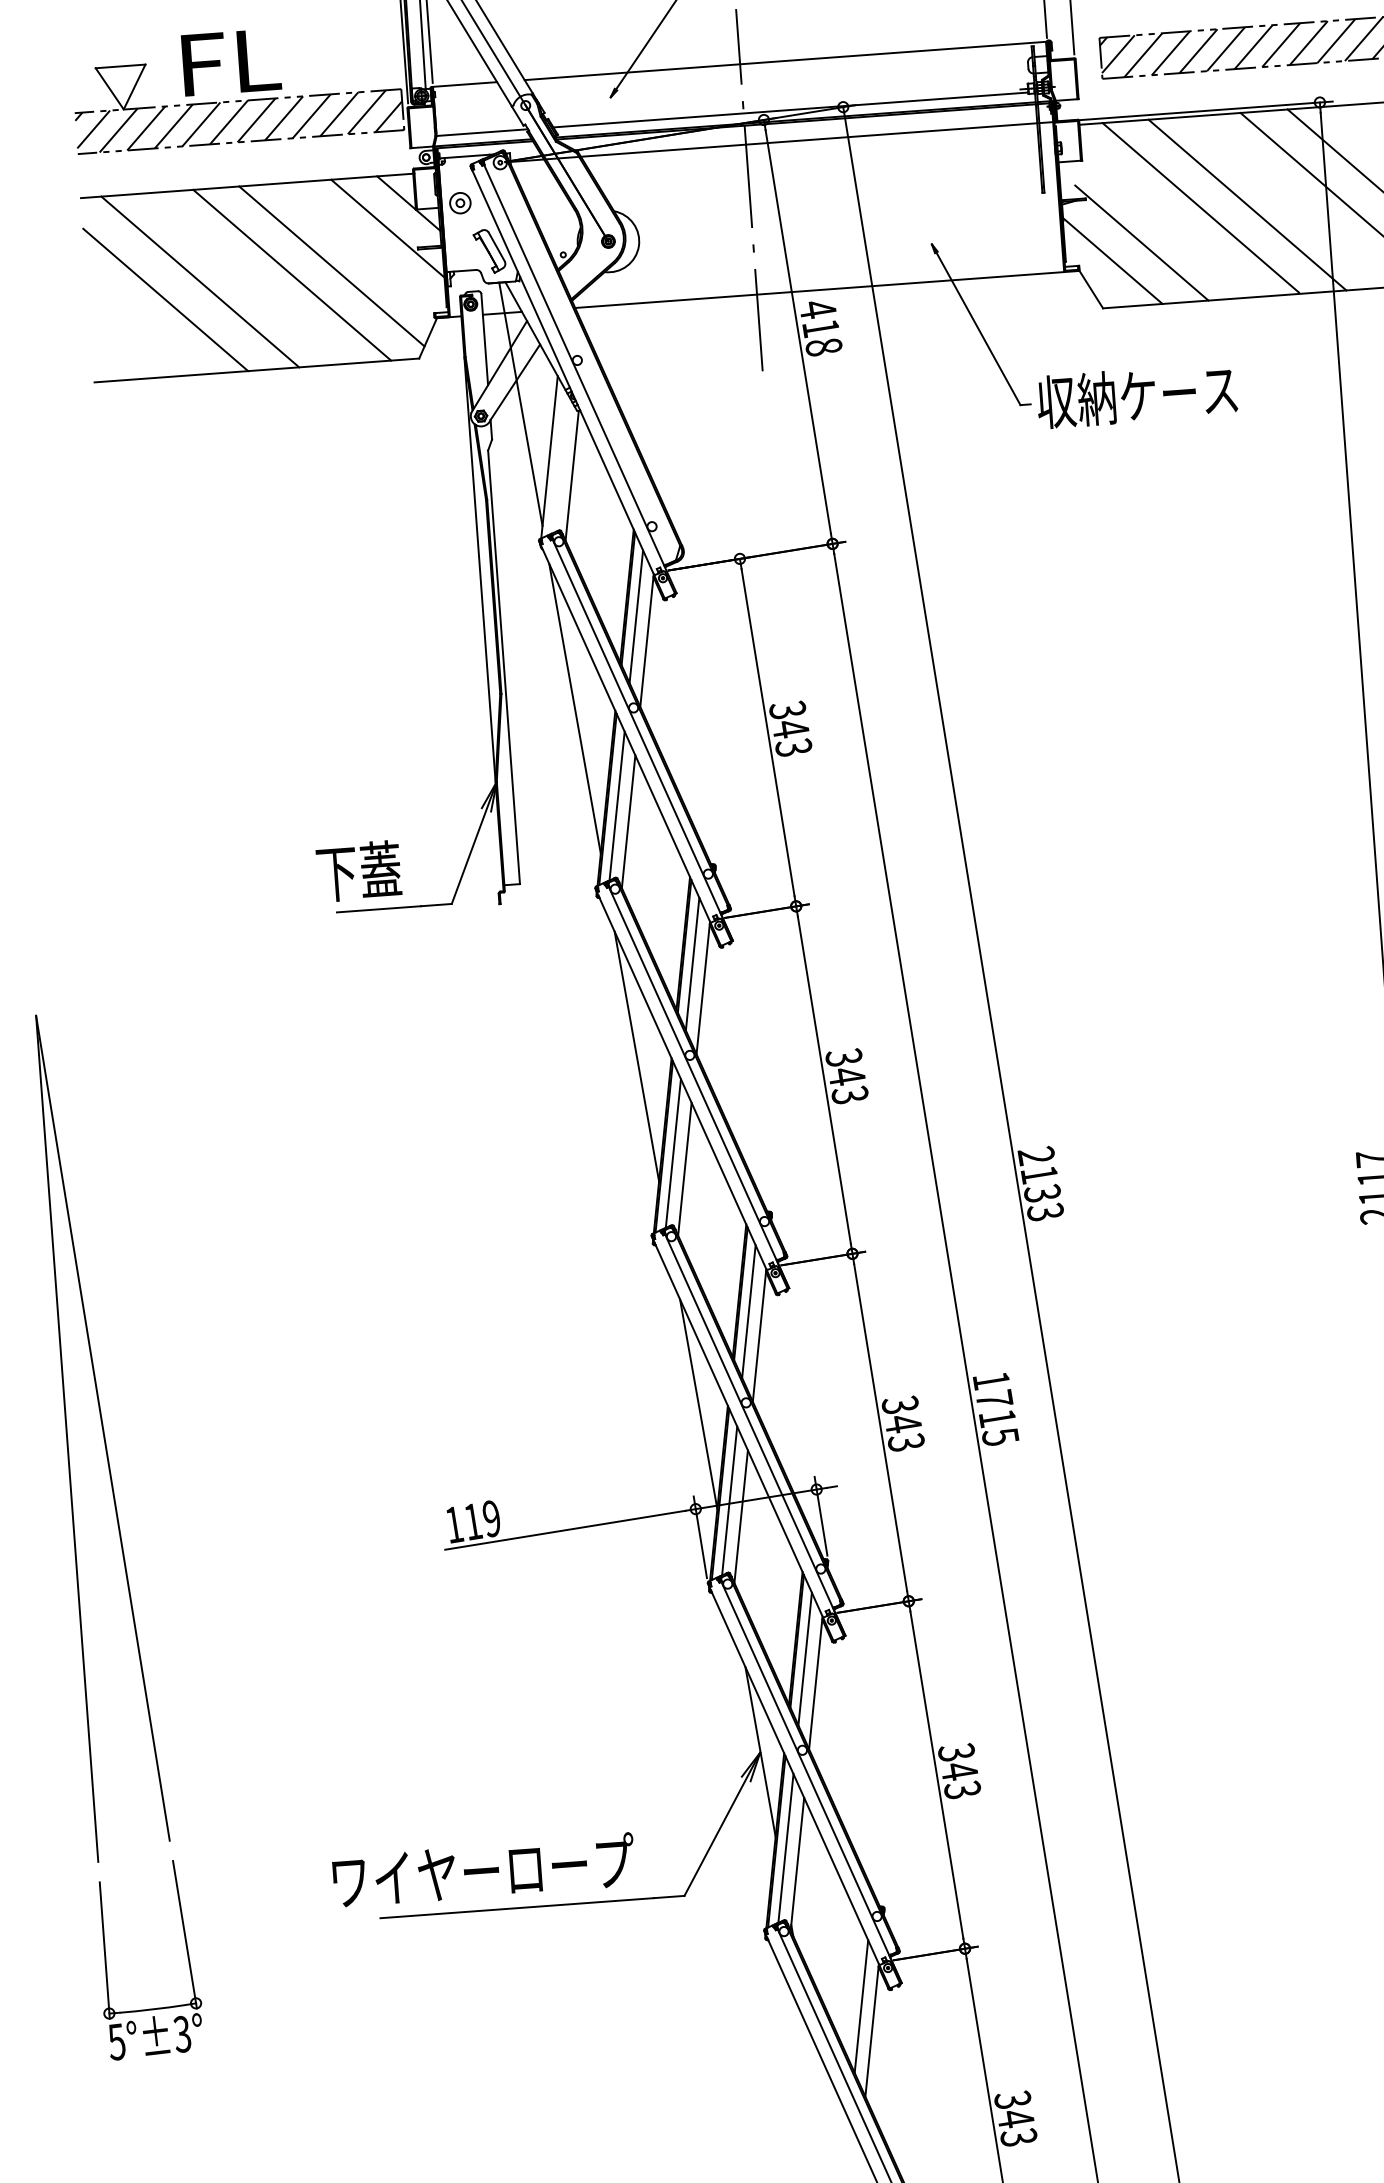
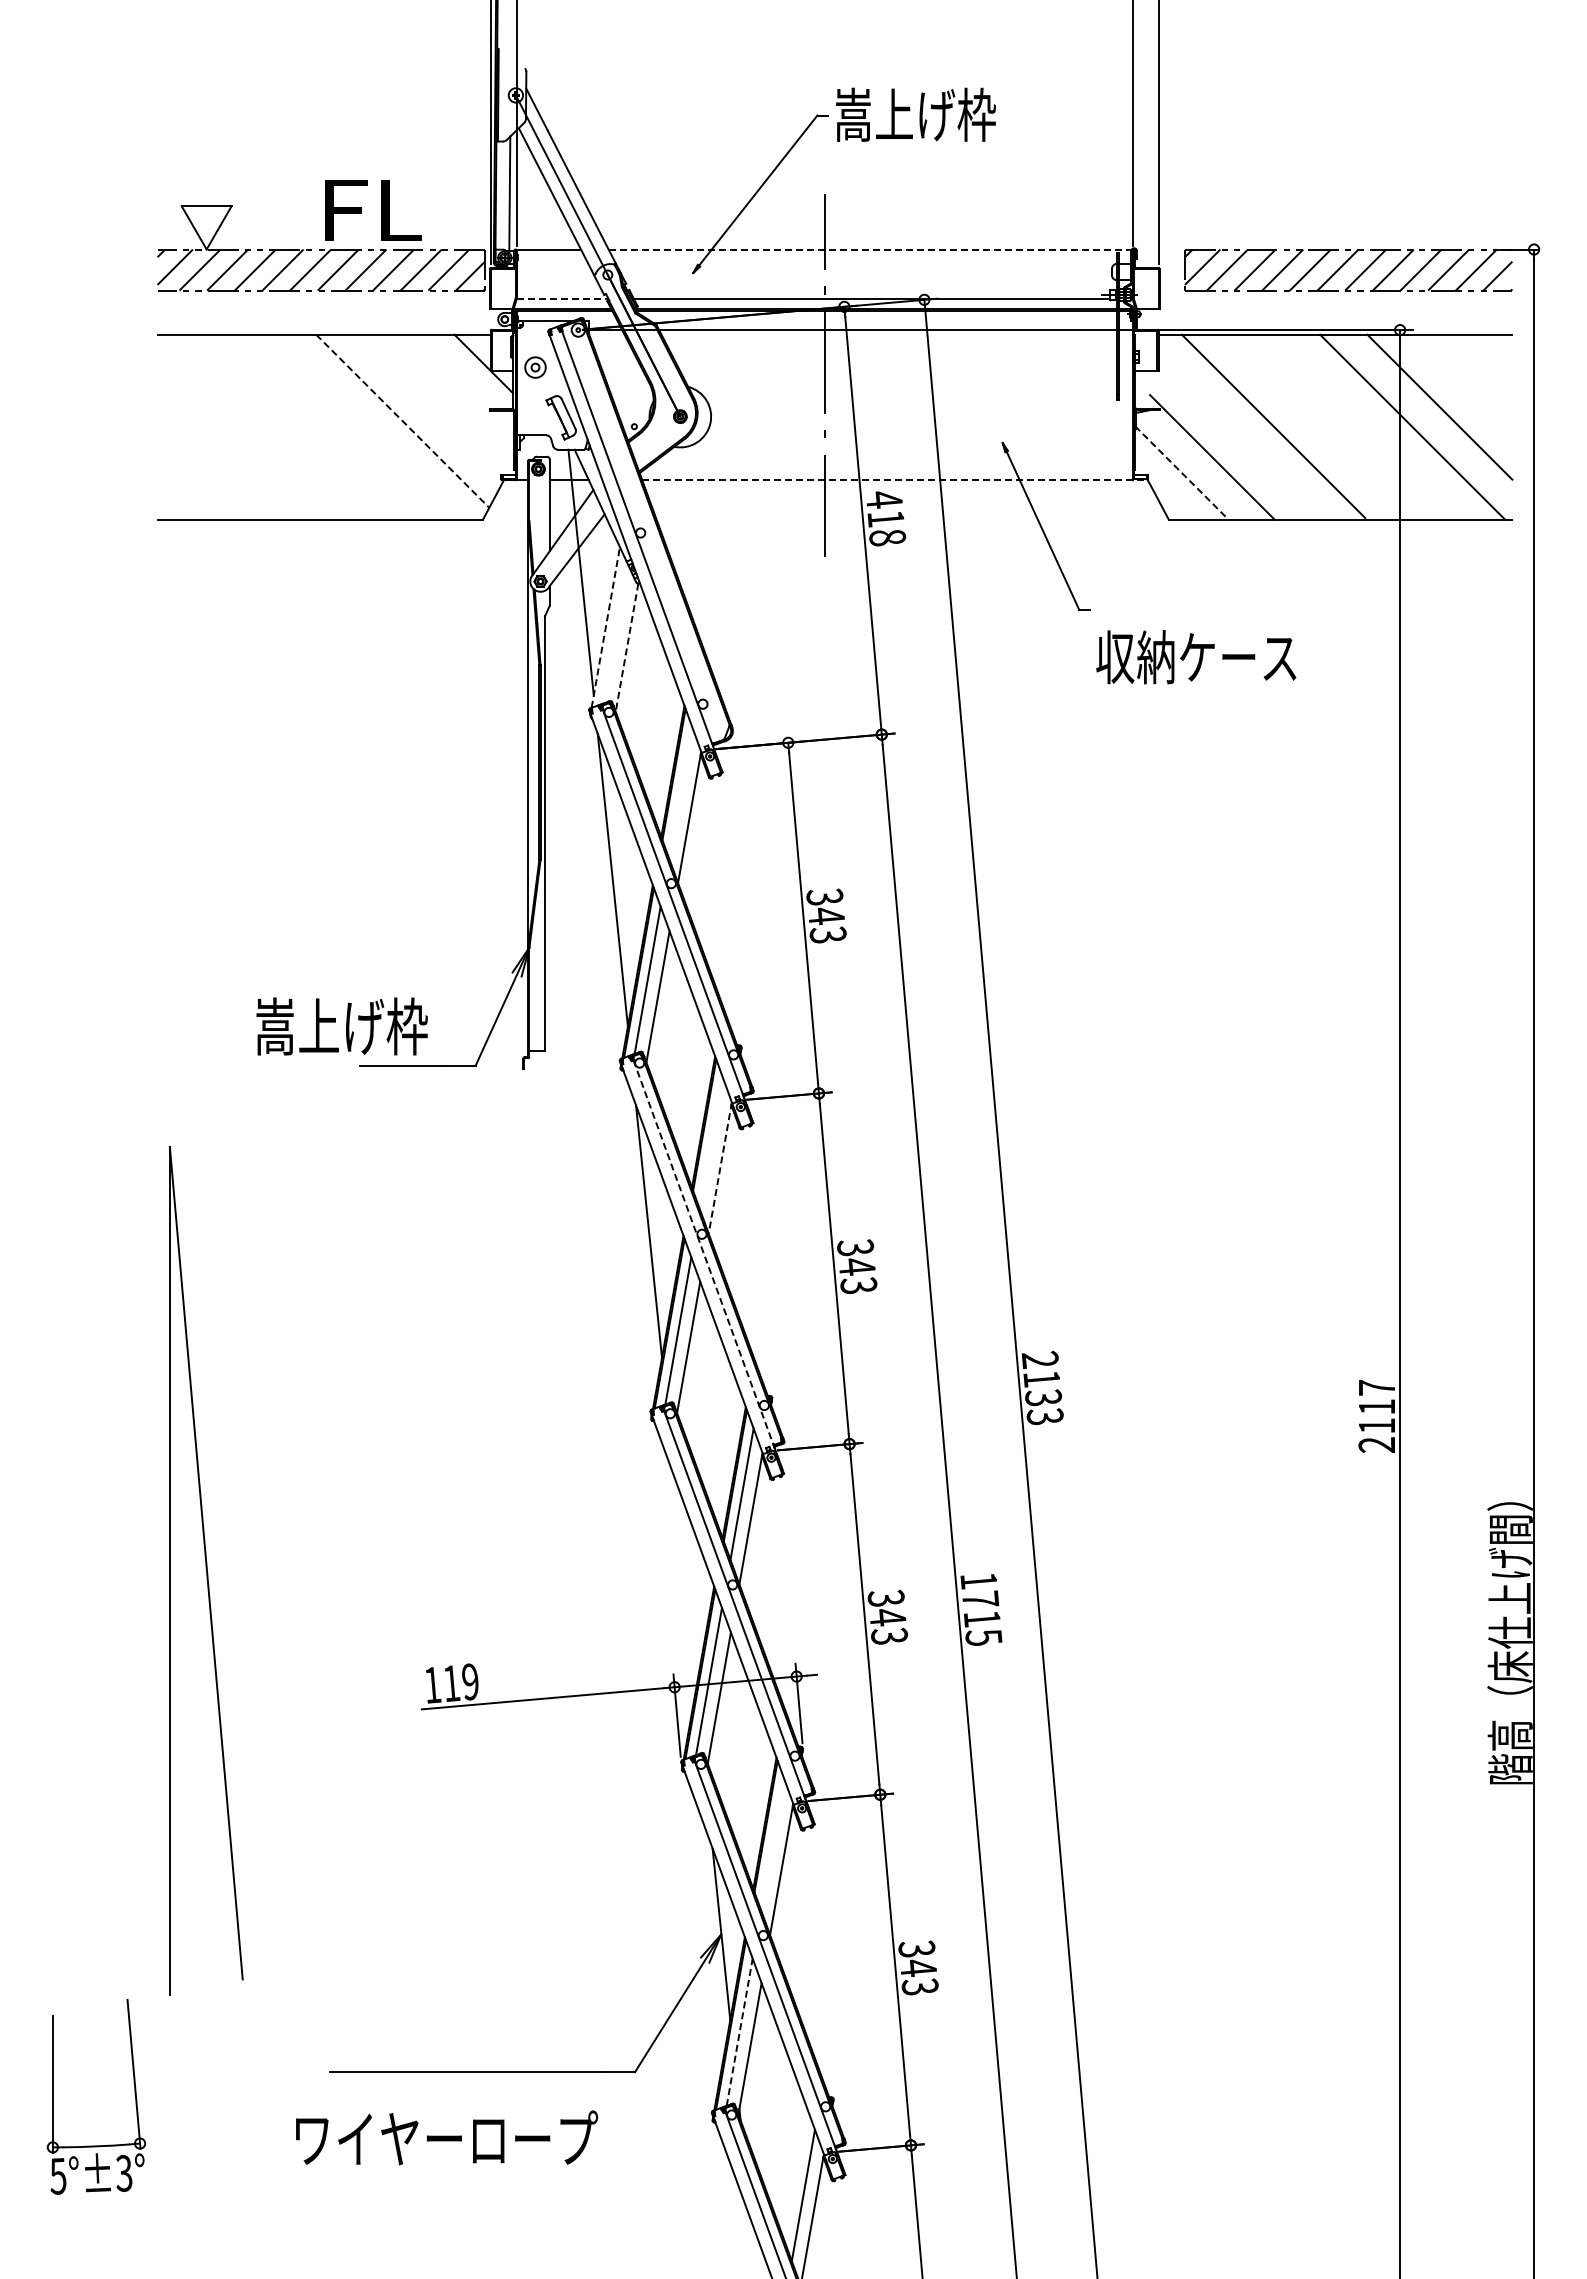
line: (785, 60) -> (870, 249), solid -> dashed
text: (231, 62) -> (373, 210), moved
line: (482, 132) -> (562, 298), solid -> dashed
line: (1247, 204) -> (1320, 426), removed
line: (389, 229) -> (462, 388), removed
line: (1112, 260) -> (1181, 472), solid -> dashed
line: (332, 266) -> (403, 421), solid -> dashed
line: (292, 274) -> (362, 426), removed
line: (199, 281) -> (269, 426), removed
line: (827, 289) -> (895, 480), solid -> dashed
line: (165, 299) -> (234, 442), removed
text: (1137, 396) -> (1196, 657), moved
line: (549, 457) -> (605, 627), solid -> dashed
line: (571, 476) -> (626, 648), solid -> dashed
line: (636, 616) -> (680, 792), removed
text: (315, 874) -> (341, 1026), 下蓋 -> 嵩上げ枠
line: (691, 964) -> (710, 1143), removed
line: (703, 988) -> (720, 1168), solid -> dashed
line: (698, 1088) -> (708, 1267), solid -> dashed
line: (698, 1403) -> (685, 1582), removed
part: (103, 1435) -> (206, 1570), moved
line: (804, 1658) -> (772, 1844), removed
line: (785, 1848) -> (739, 2032), solid -> dashed
text: (484, 1869) -> (447, 2137), moved

